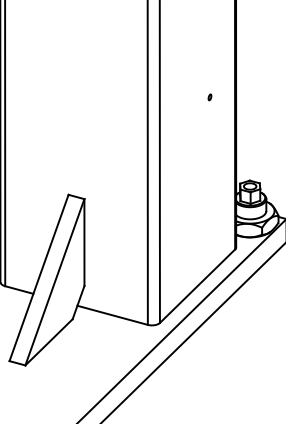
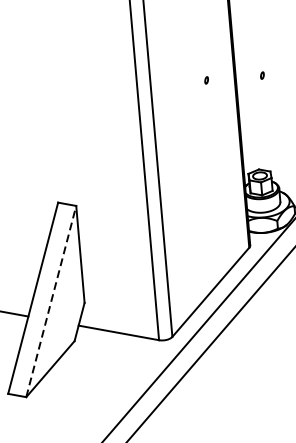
part: (259, 97) -> (261, 75), added
line: (55, 281) -> (51, 300), solid -> dashed

